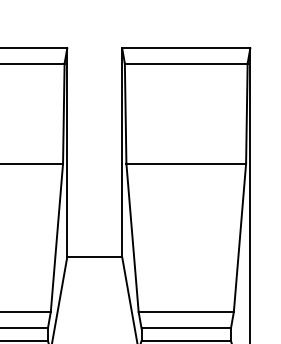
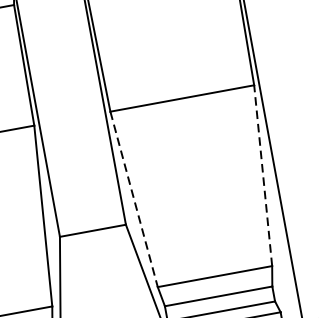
line: (240, 237) -> (263, 175), solid -> dashed
line: (132, 238) -> (134, 200), solid -> dashed

